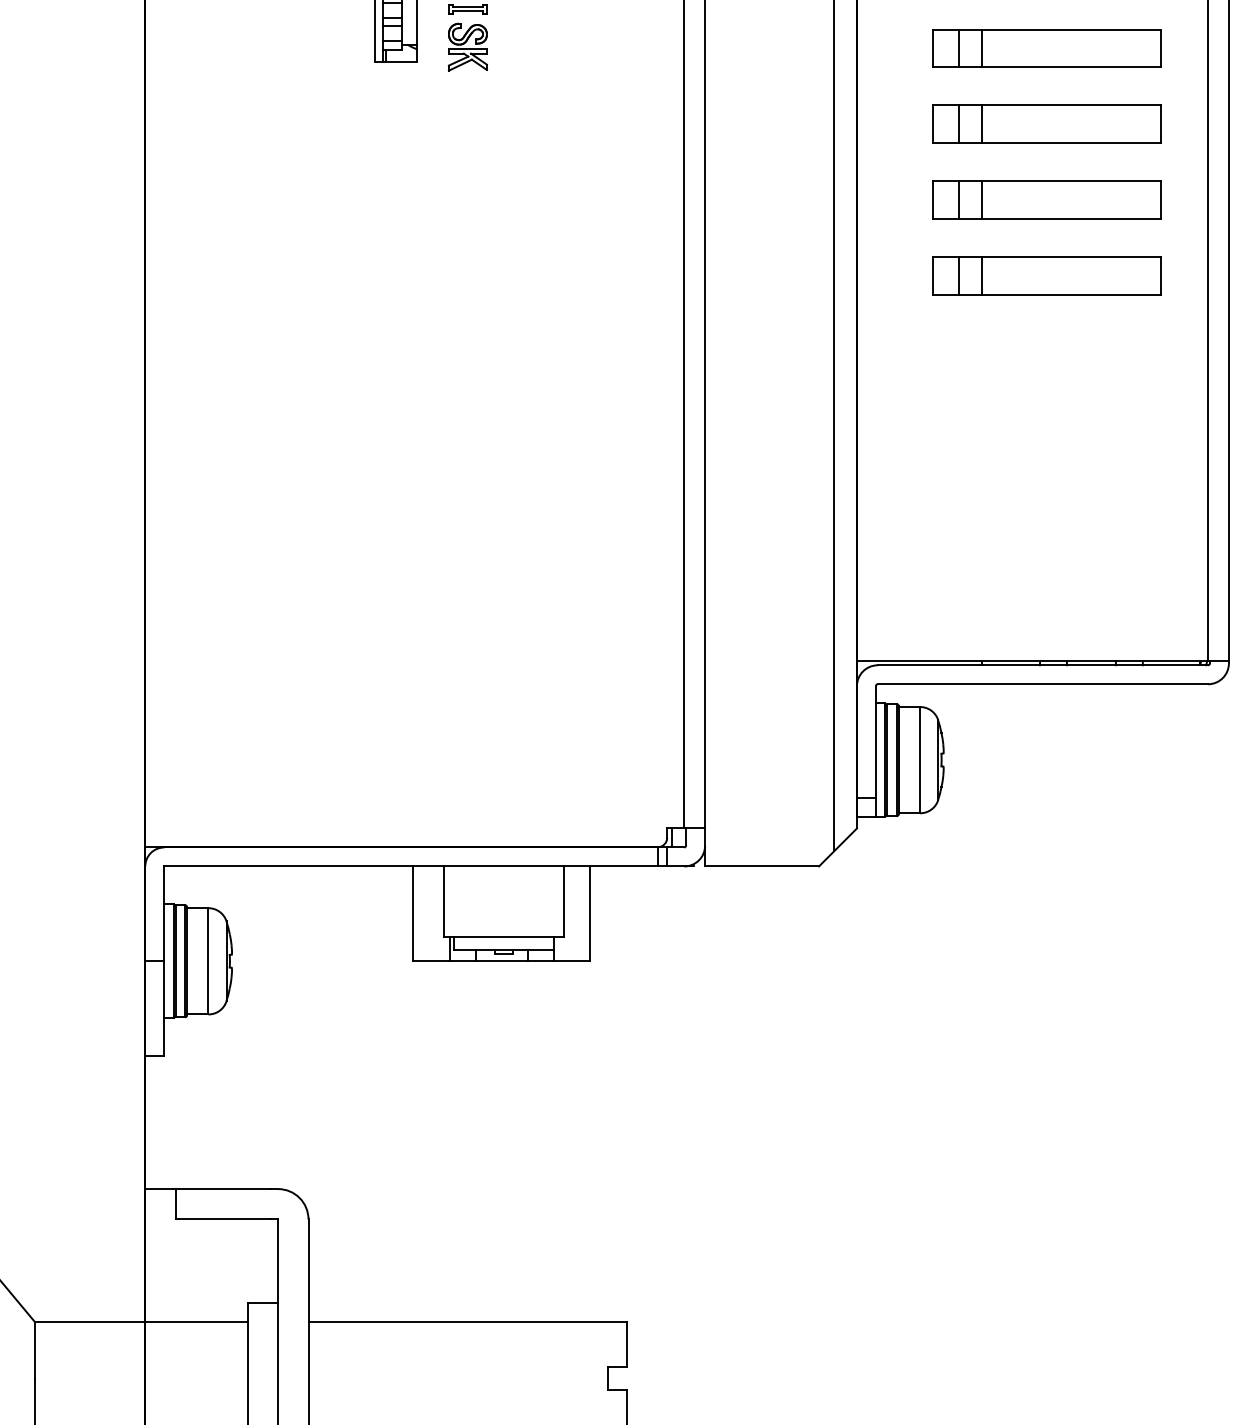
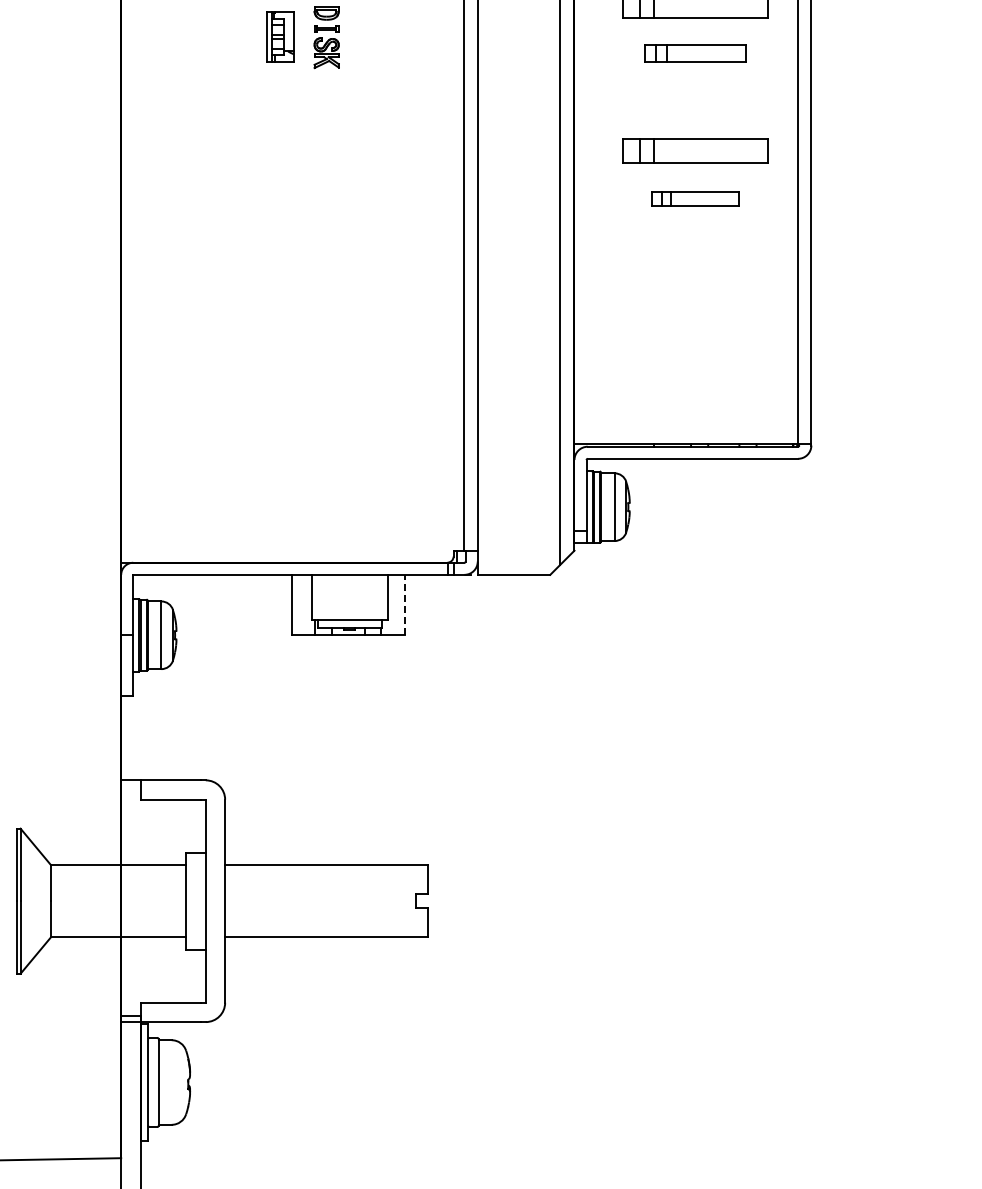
part: (1046, 47) -> (695, 53), size x0.7
part: (1046, 123) -> (695, 101), removed
part: (1046, 275) -> (695, 198), size x0.6
line: (590, 912) -> (404, 604), solid -> dashed

